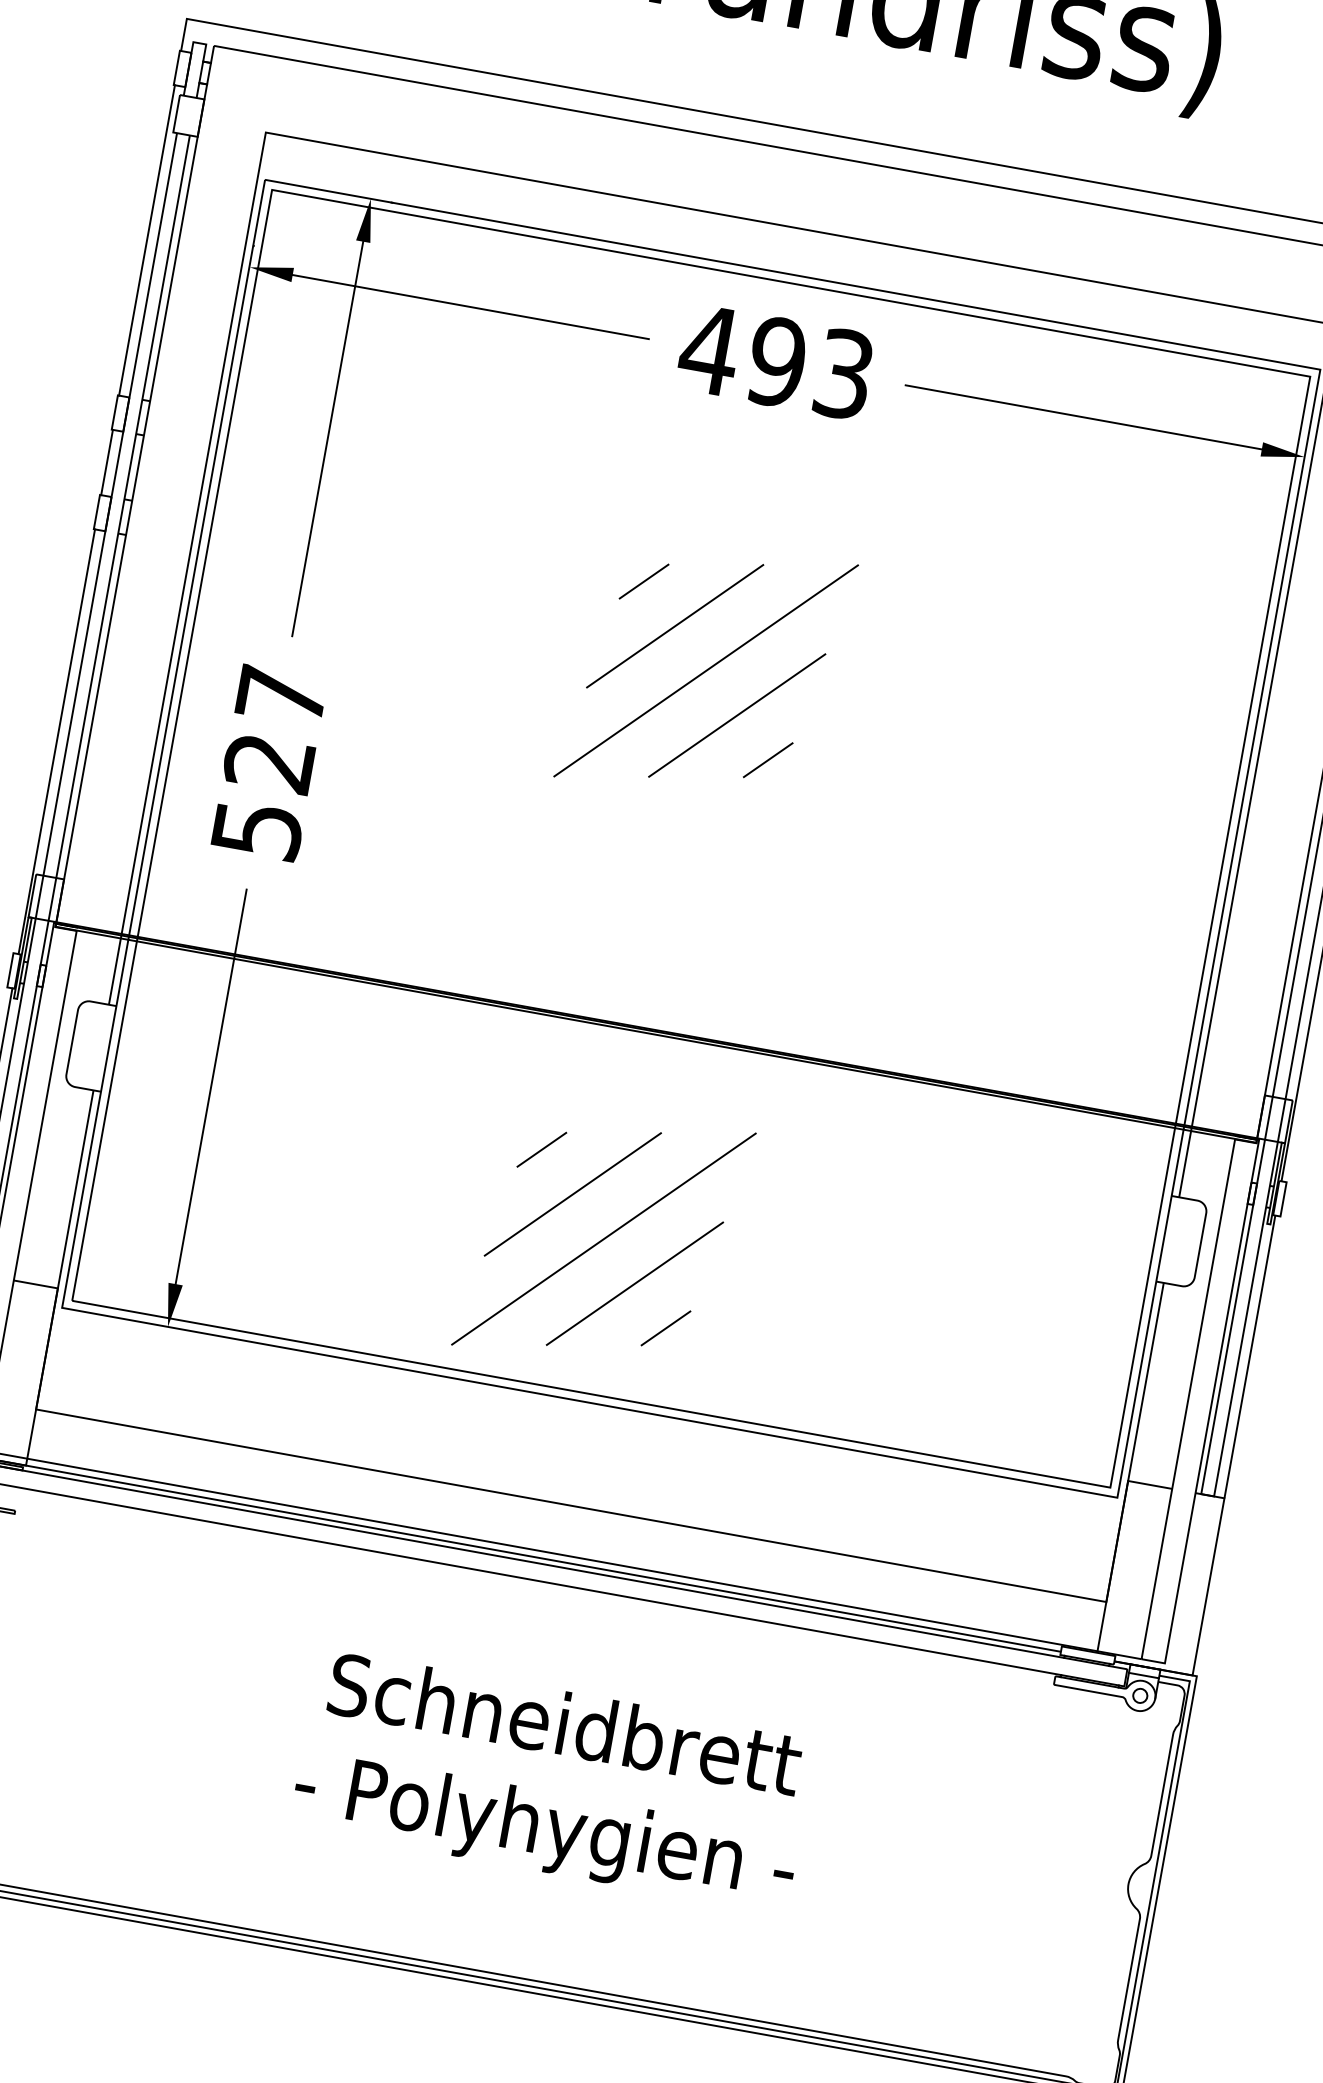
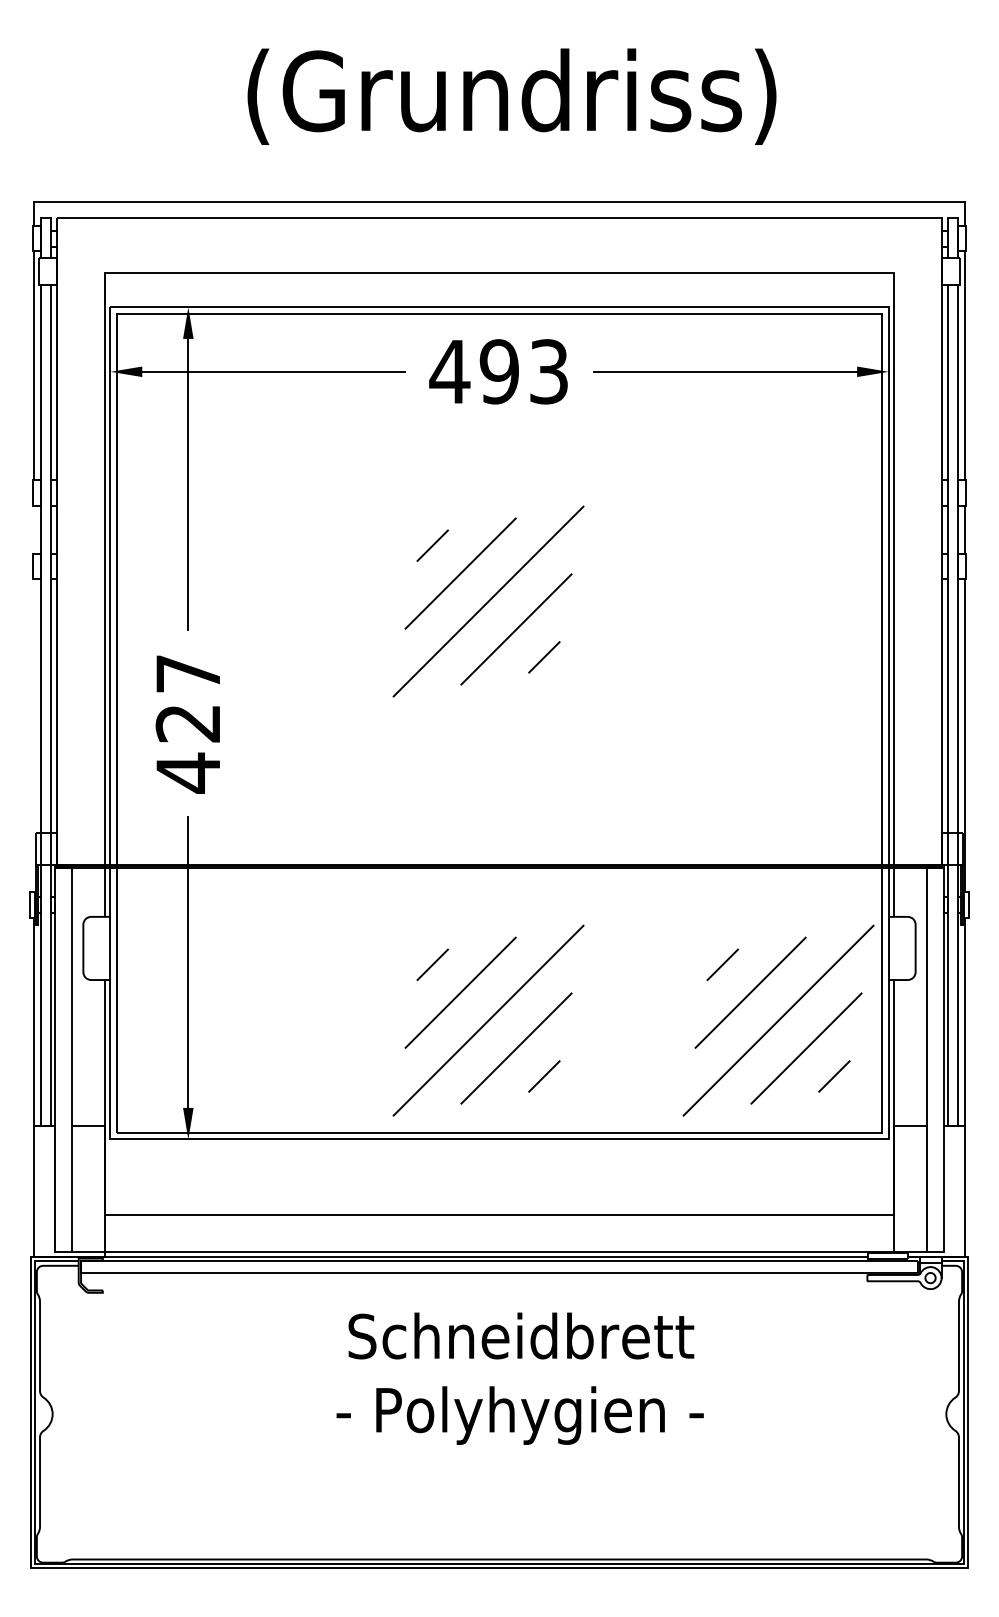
line: (106, 462) -> (33, 529), removed
line: (56, 741) -> (33, 735), removed
text: (257, 829) -> (188, 772), 527 -> 427
part: (997, 1309) -> (778, 1020), added
text: (552, 1781) -> (519, 1378), moved

